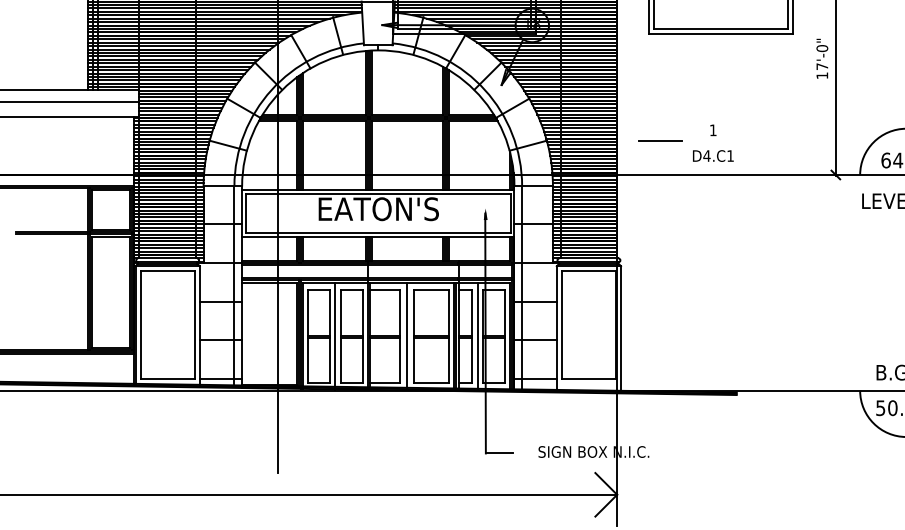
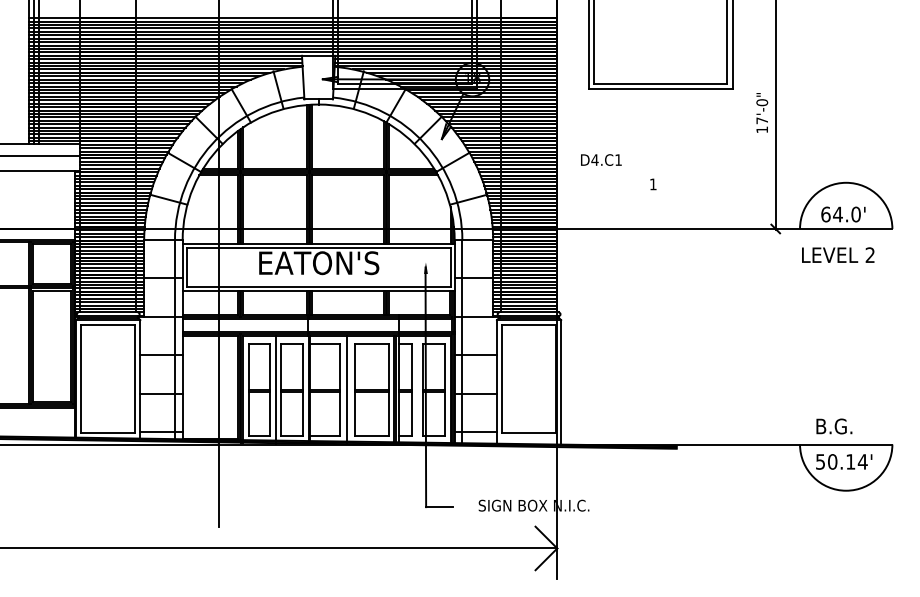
line: (660, 140) -> (600, 194), removed
text: (713, 155) -> (601, 159), moved
line: (477, 335) -> (417, 389), removed

